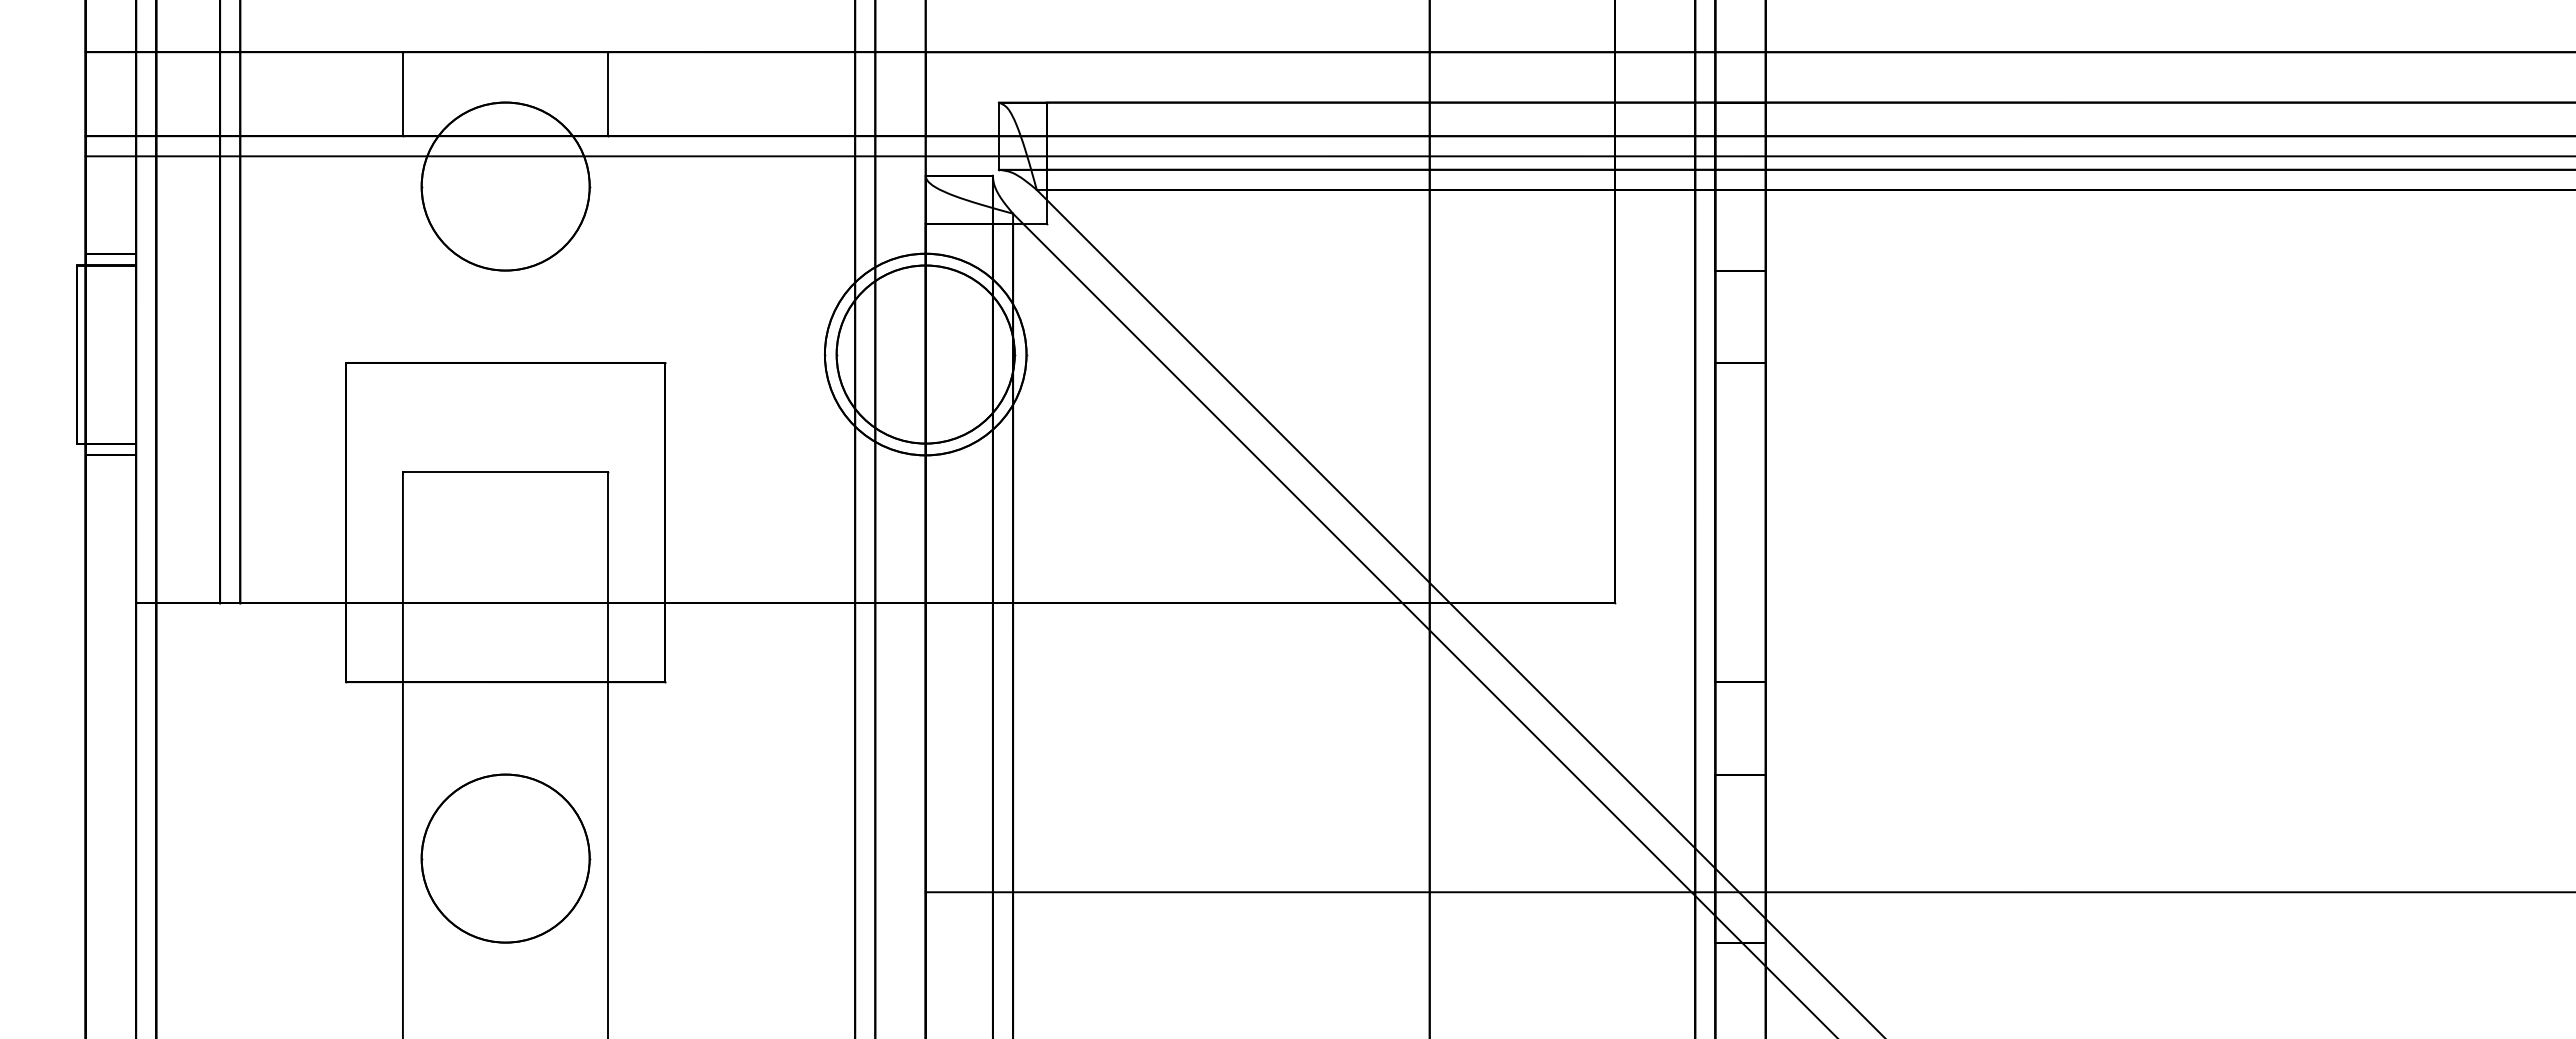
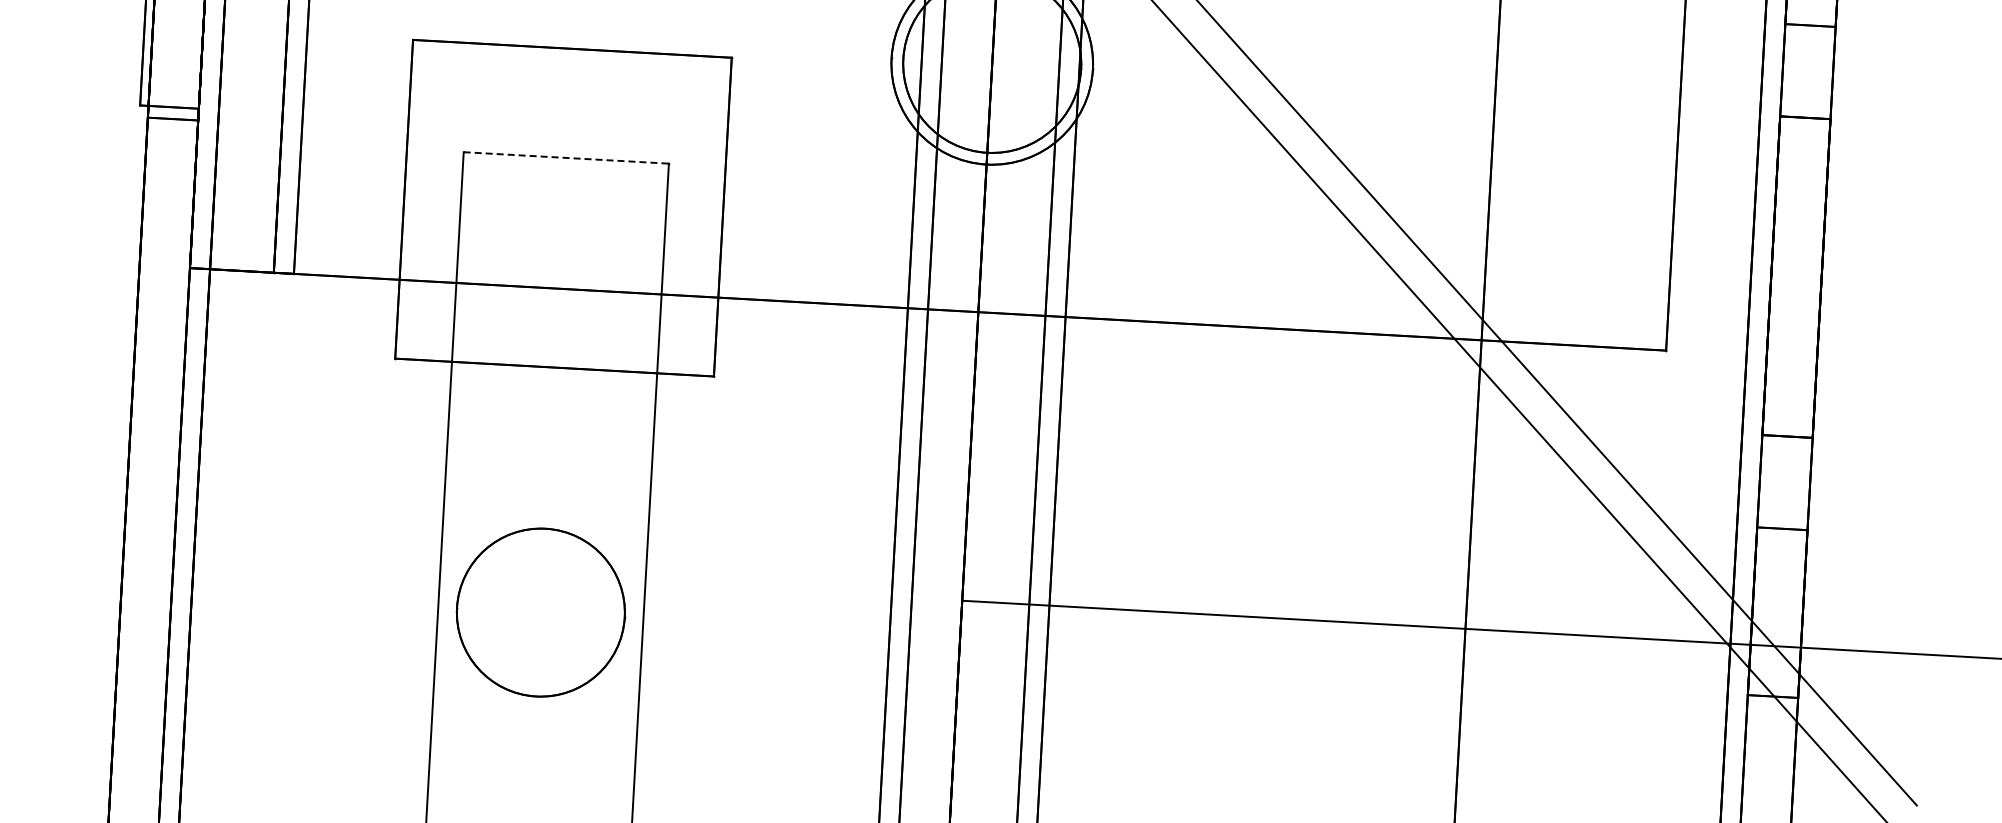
line: (505, 472) -> (566, 158), solid -> dashed
part: (505, 858) -> (540, 612), moved

